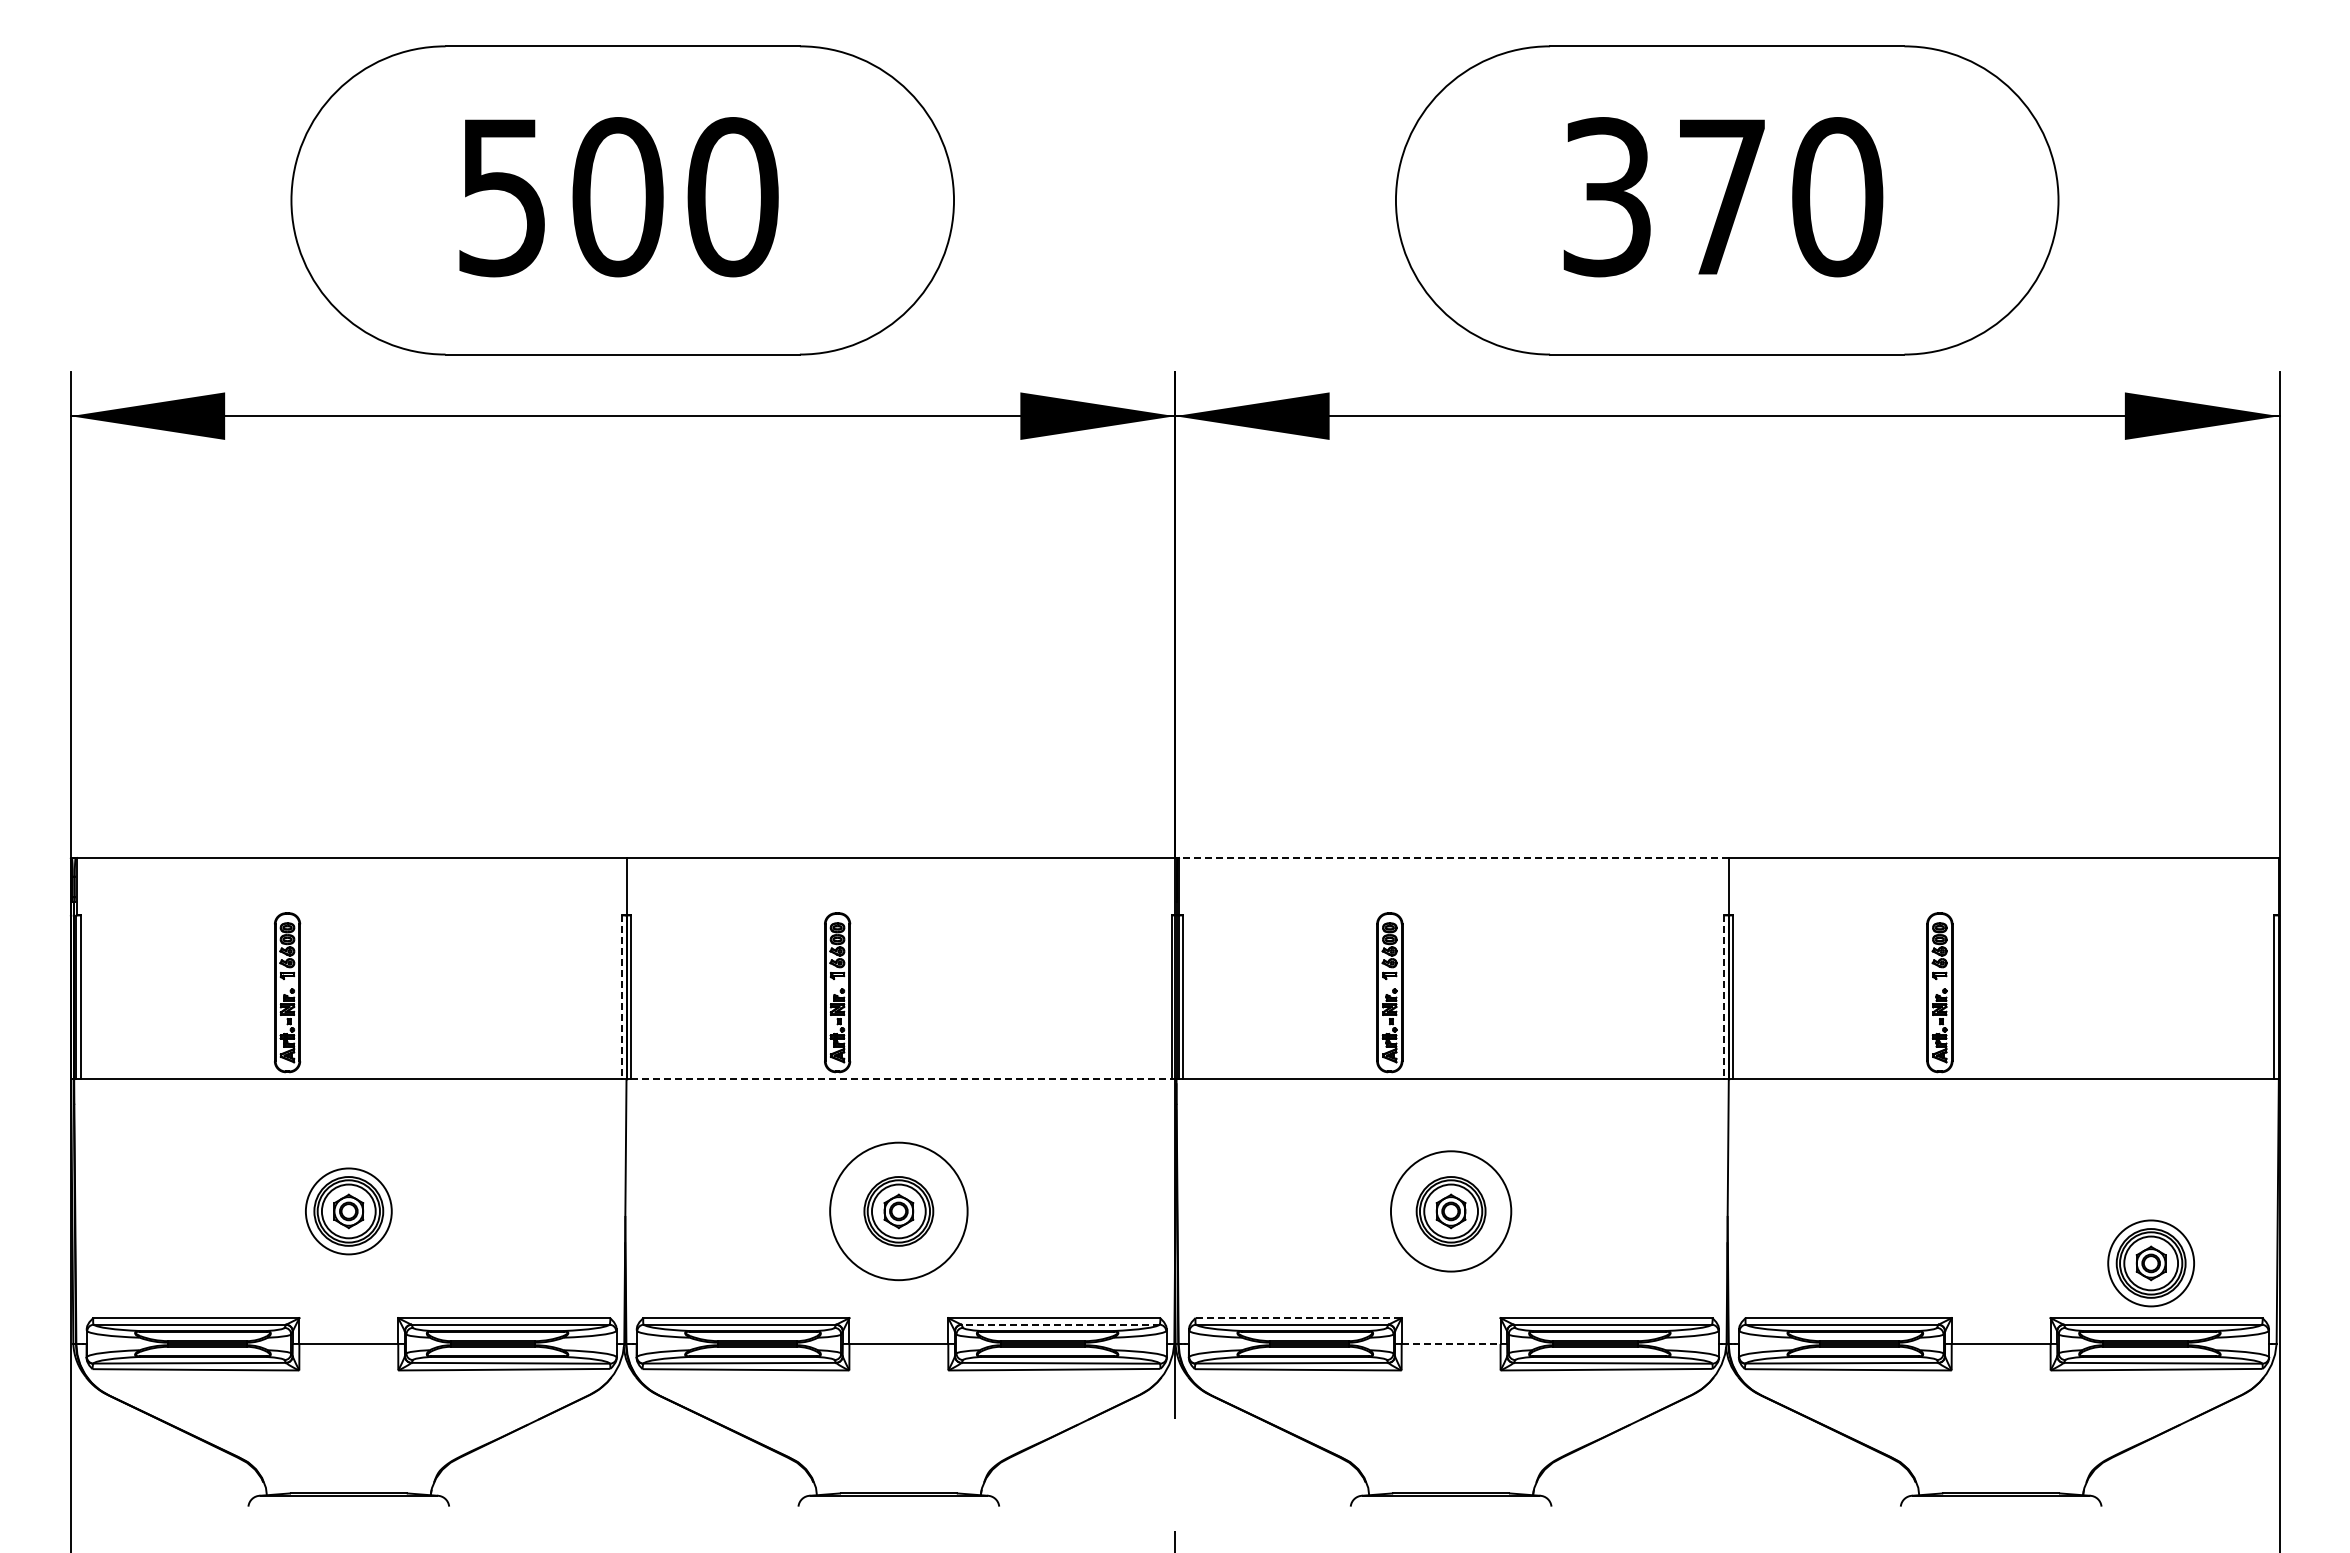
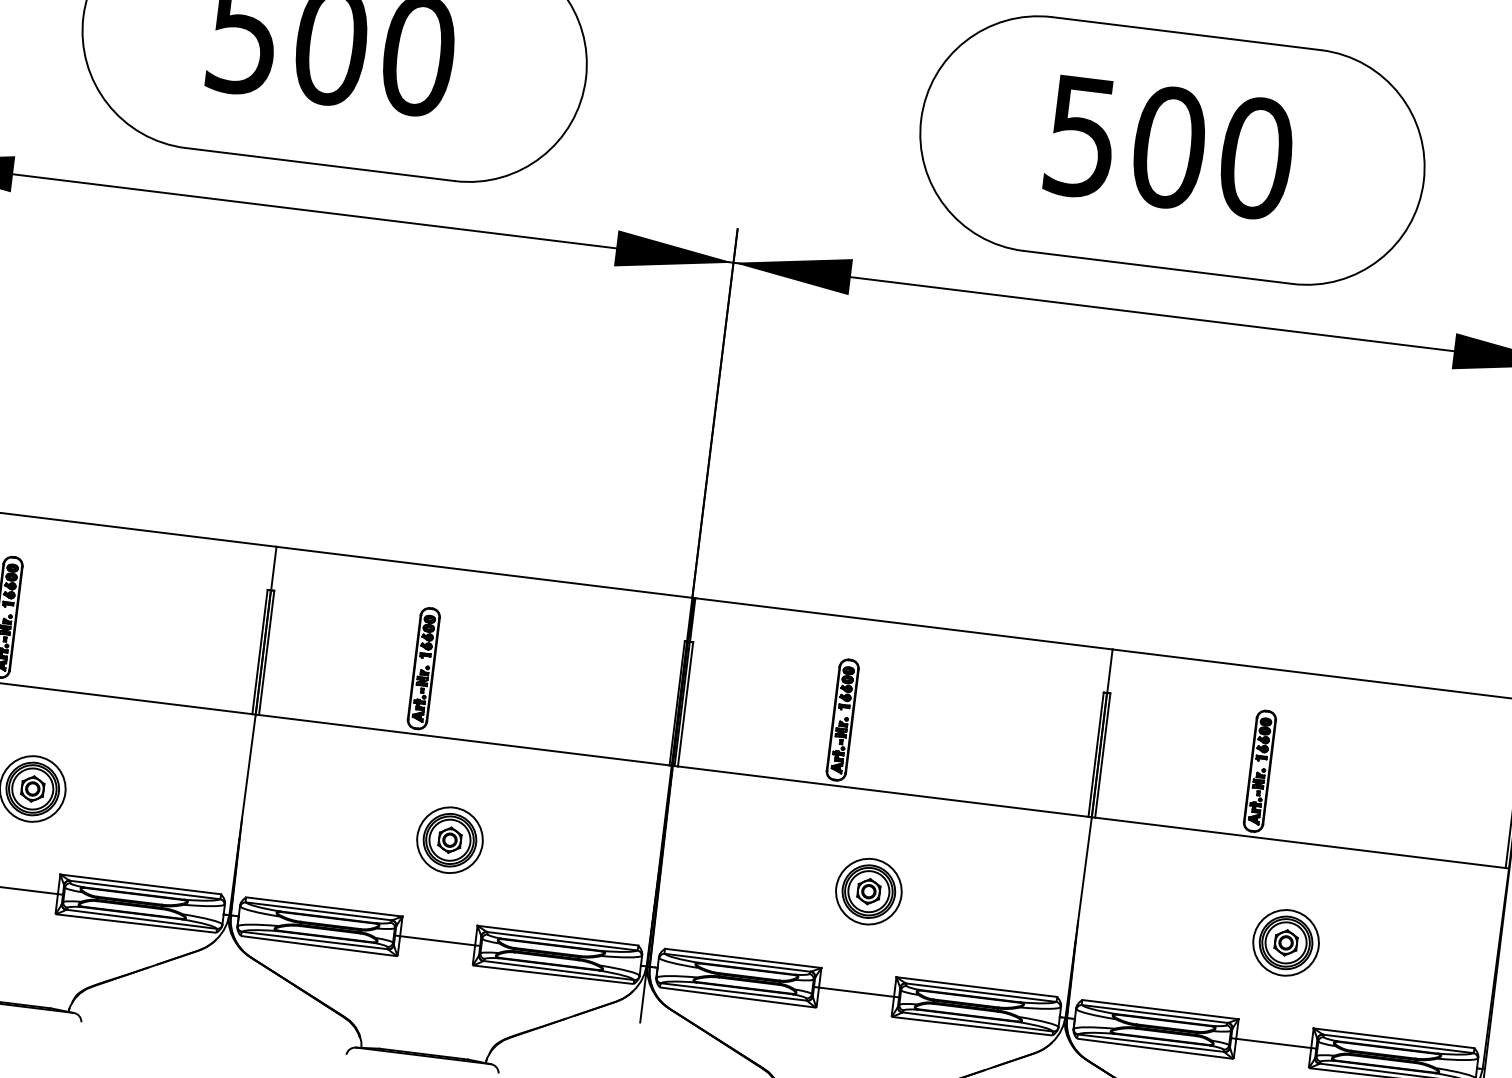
text: (1665, 197) -> (1125, 142), 370 -> 500
line: (1453, 858) -> (903, 624), dashed -> solid
line: (622, 997) -> (260, 652), dashed -> solid
line: (1724, 997) -> (1096, 754), dashed -> solid
line: (901, 1079) -> (464, 740), dashed -> solid
circle: (898, 1211) -> (449, 840), size x0.62
circle: (1451, 1211) -> (869, 891), size x0.71
part: (2150, 1263) -> (1285, 942), moved
line: (1299, 1318) -> (743, 958), dashed -> solid
line: (1060, 1324) -> (562, 941), dashed -> solid
line: (1451, 1343) -> (856, 991), dashed -> solid

